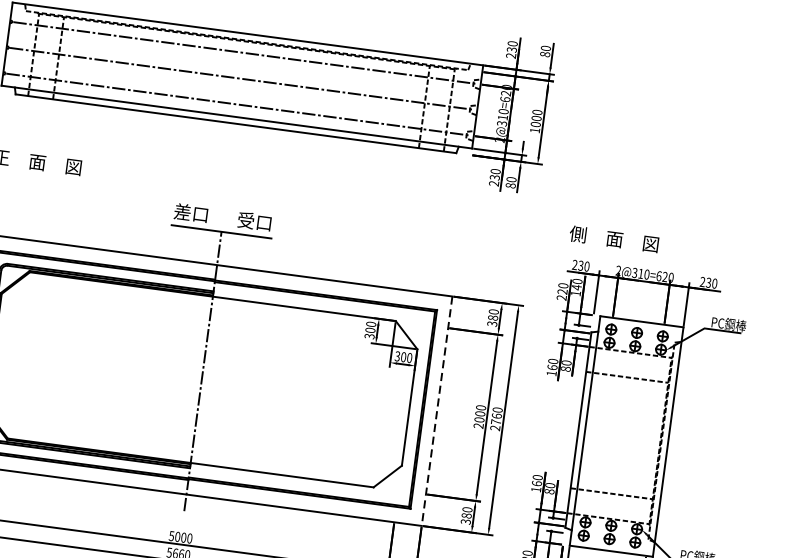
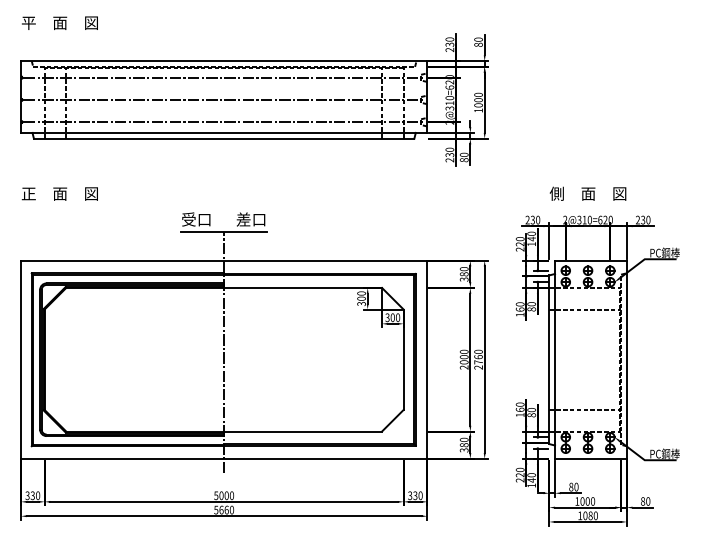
text: (182, 211) -> (188, 219), 差口 -> 受口
text: (245, 220) -> (243, 219), 受口 -> 差口
text: (613, 238) -> (587, 193), moved
line: (437, 412) -> (427, 360), dashed -> solid

